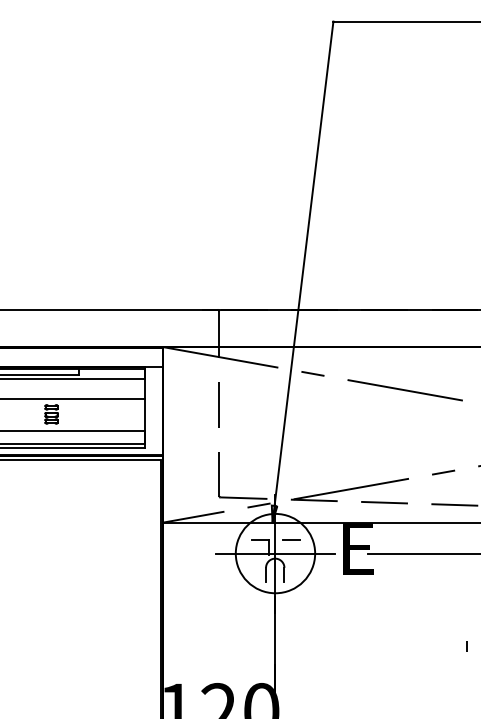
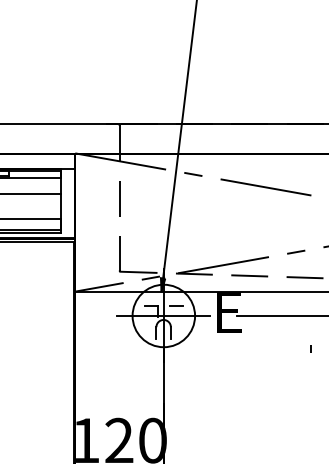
part: (466, 646) -> (311, 348), moved

